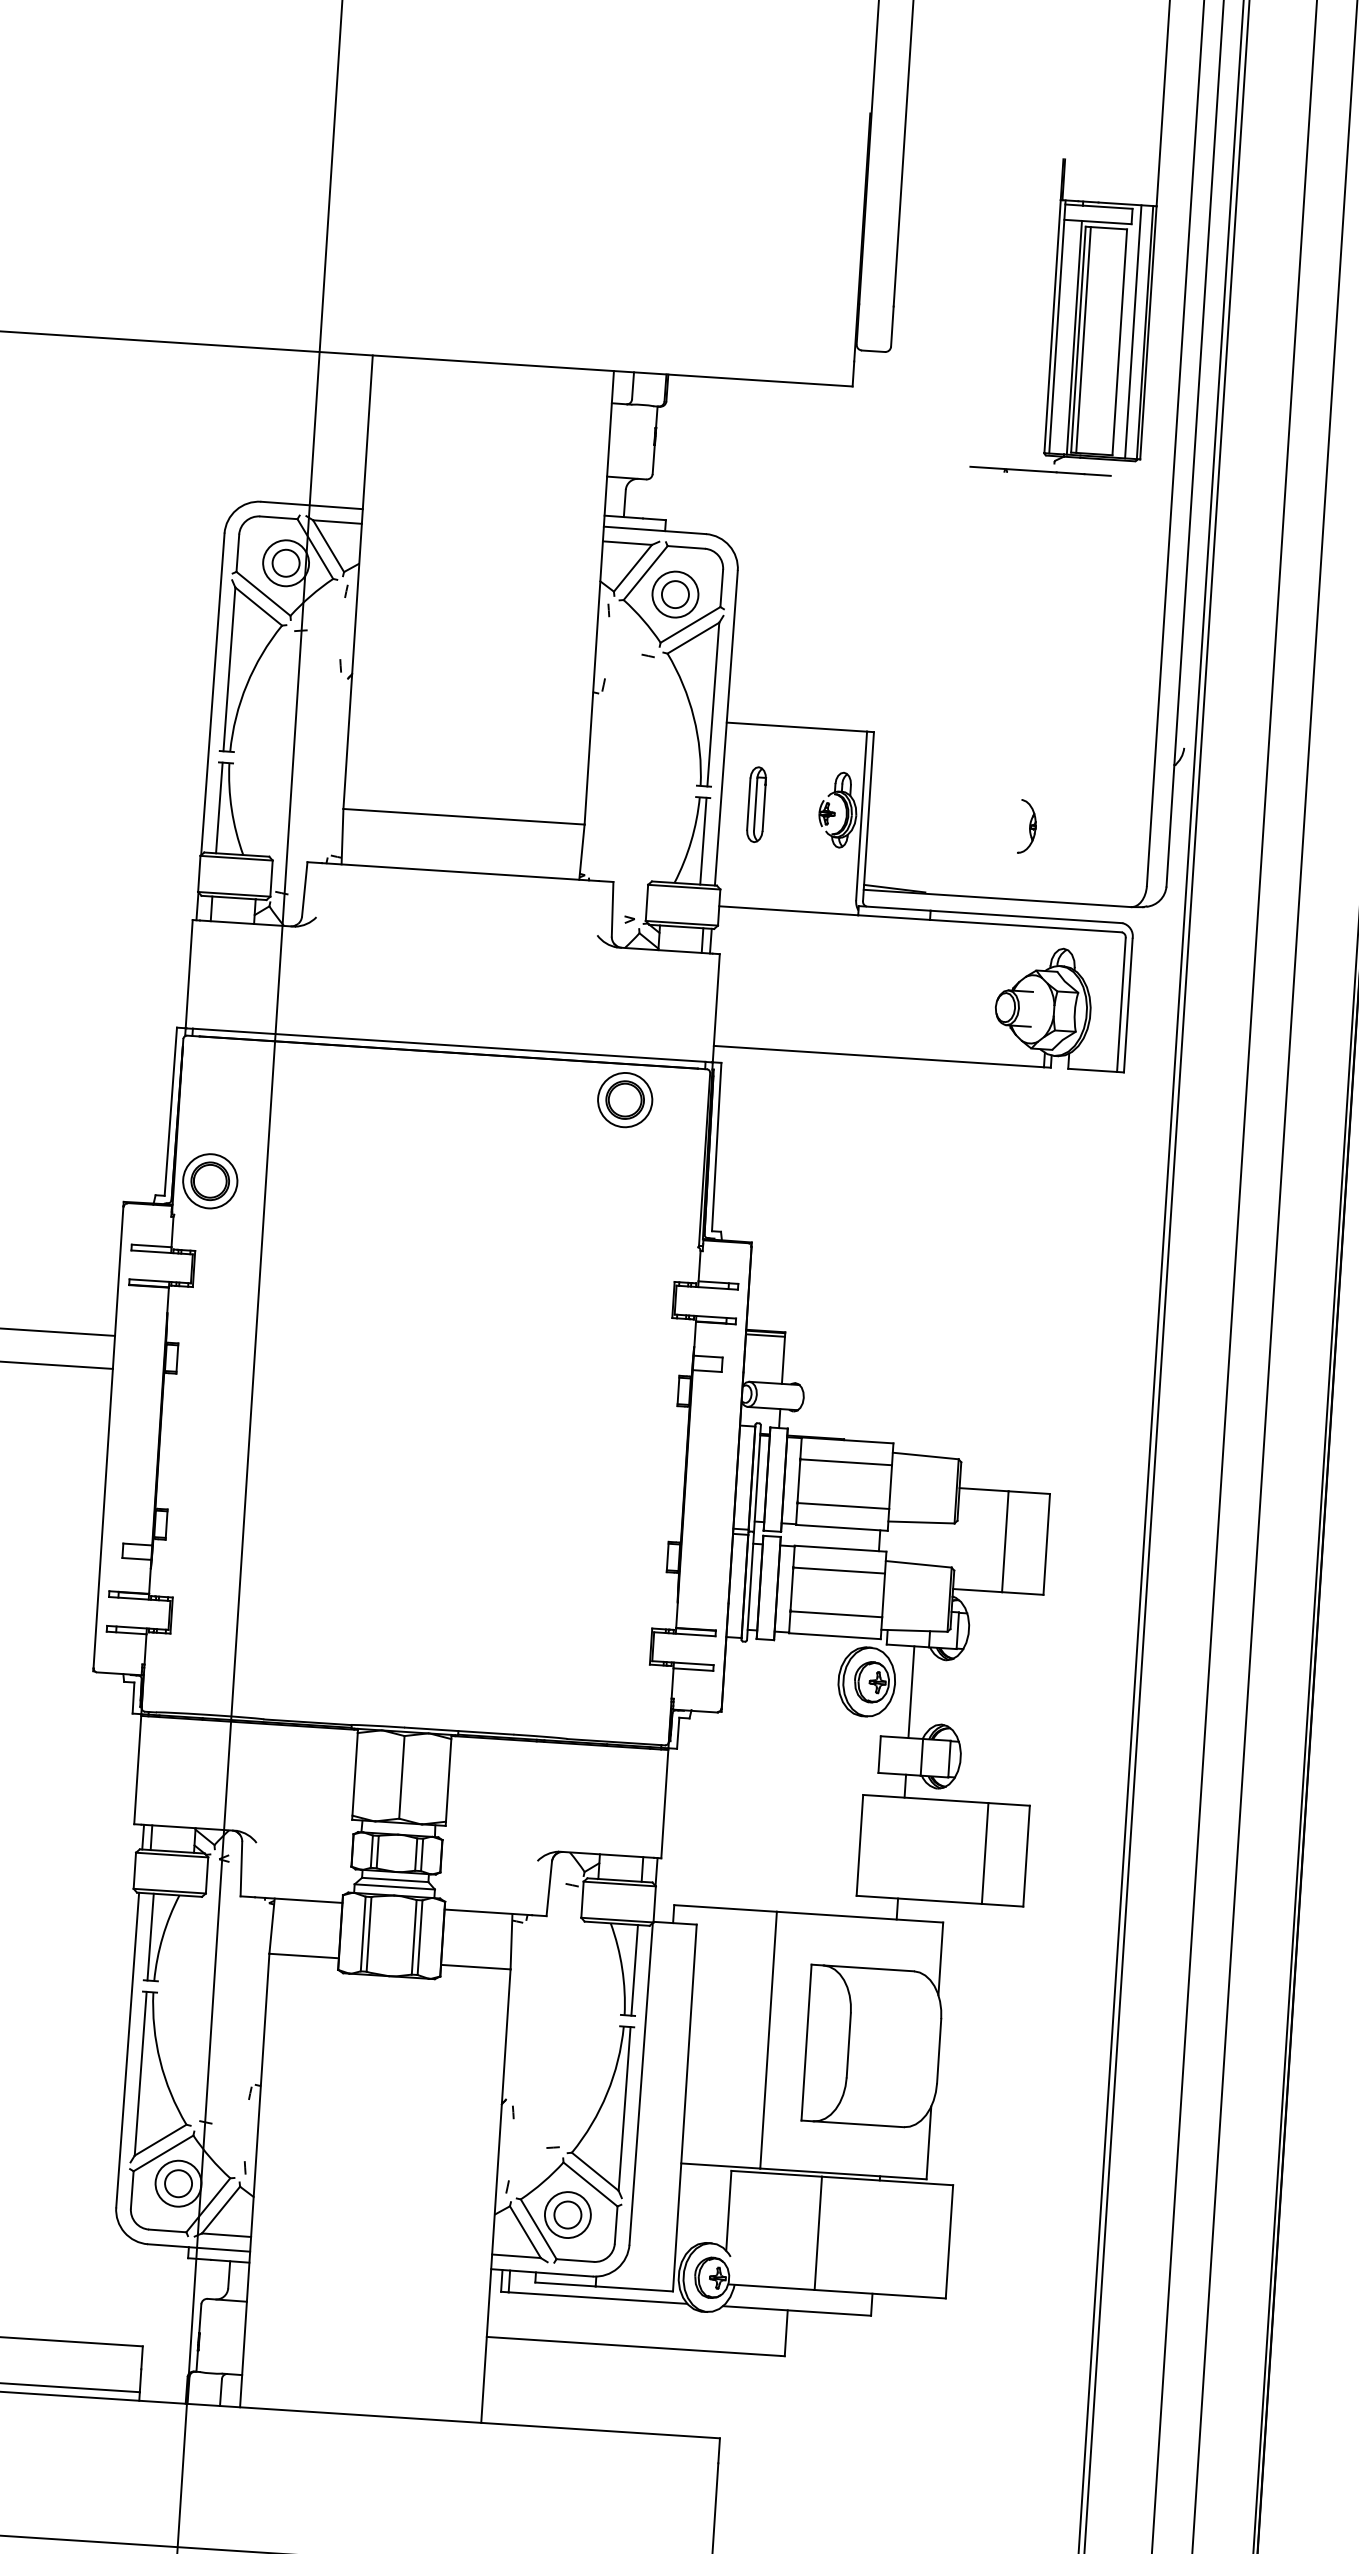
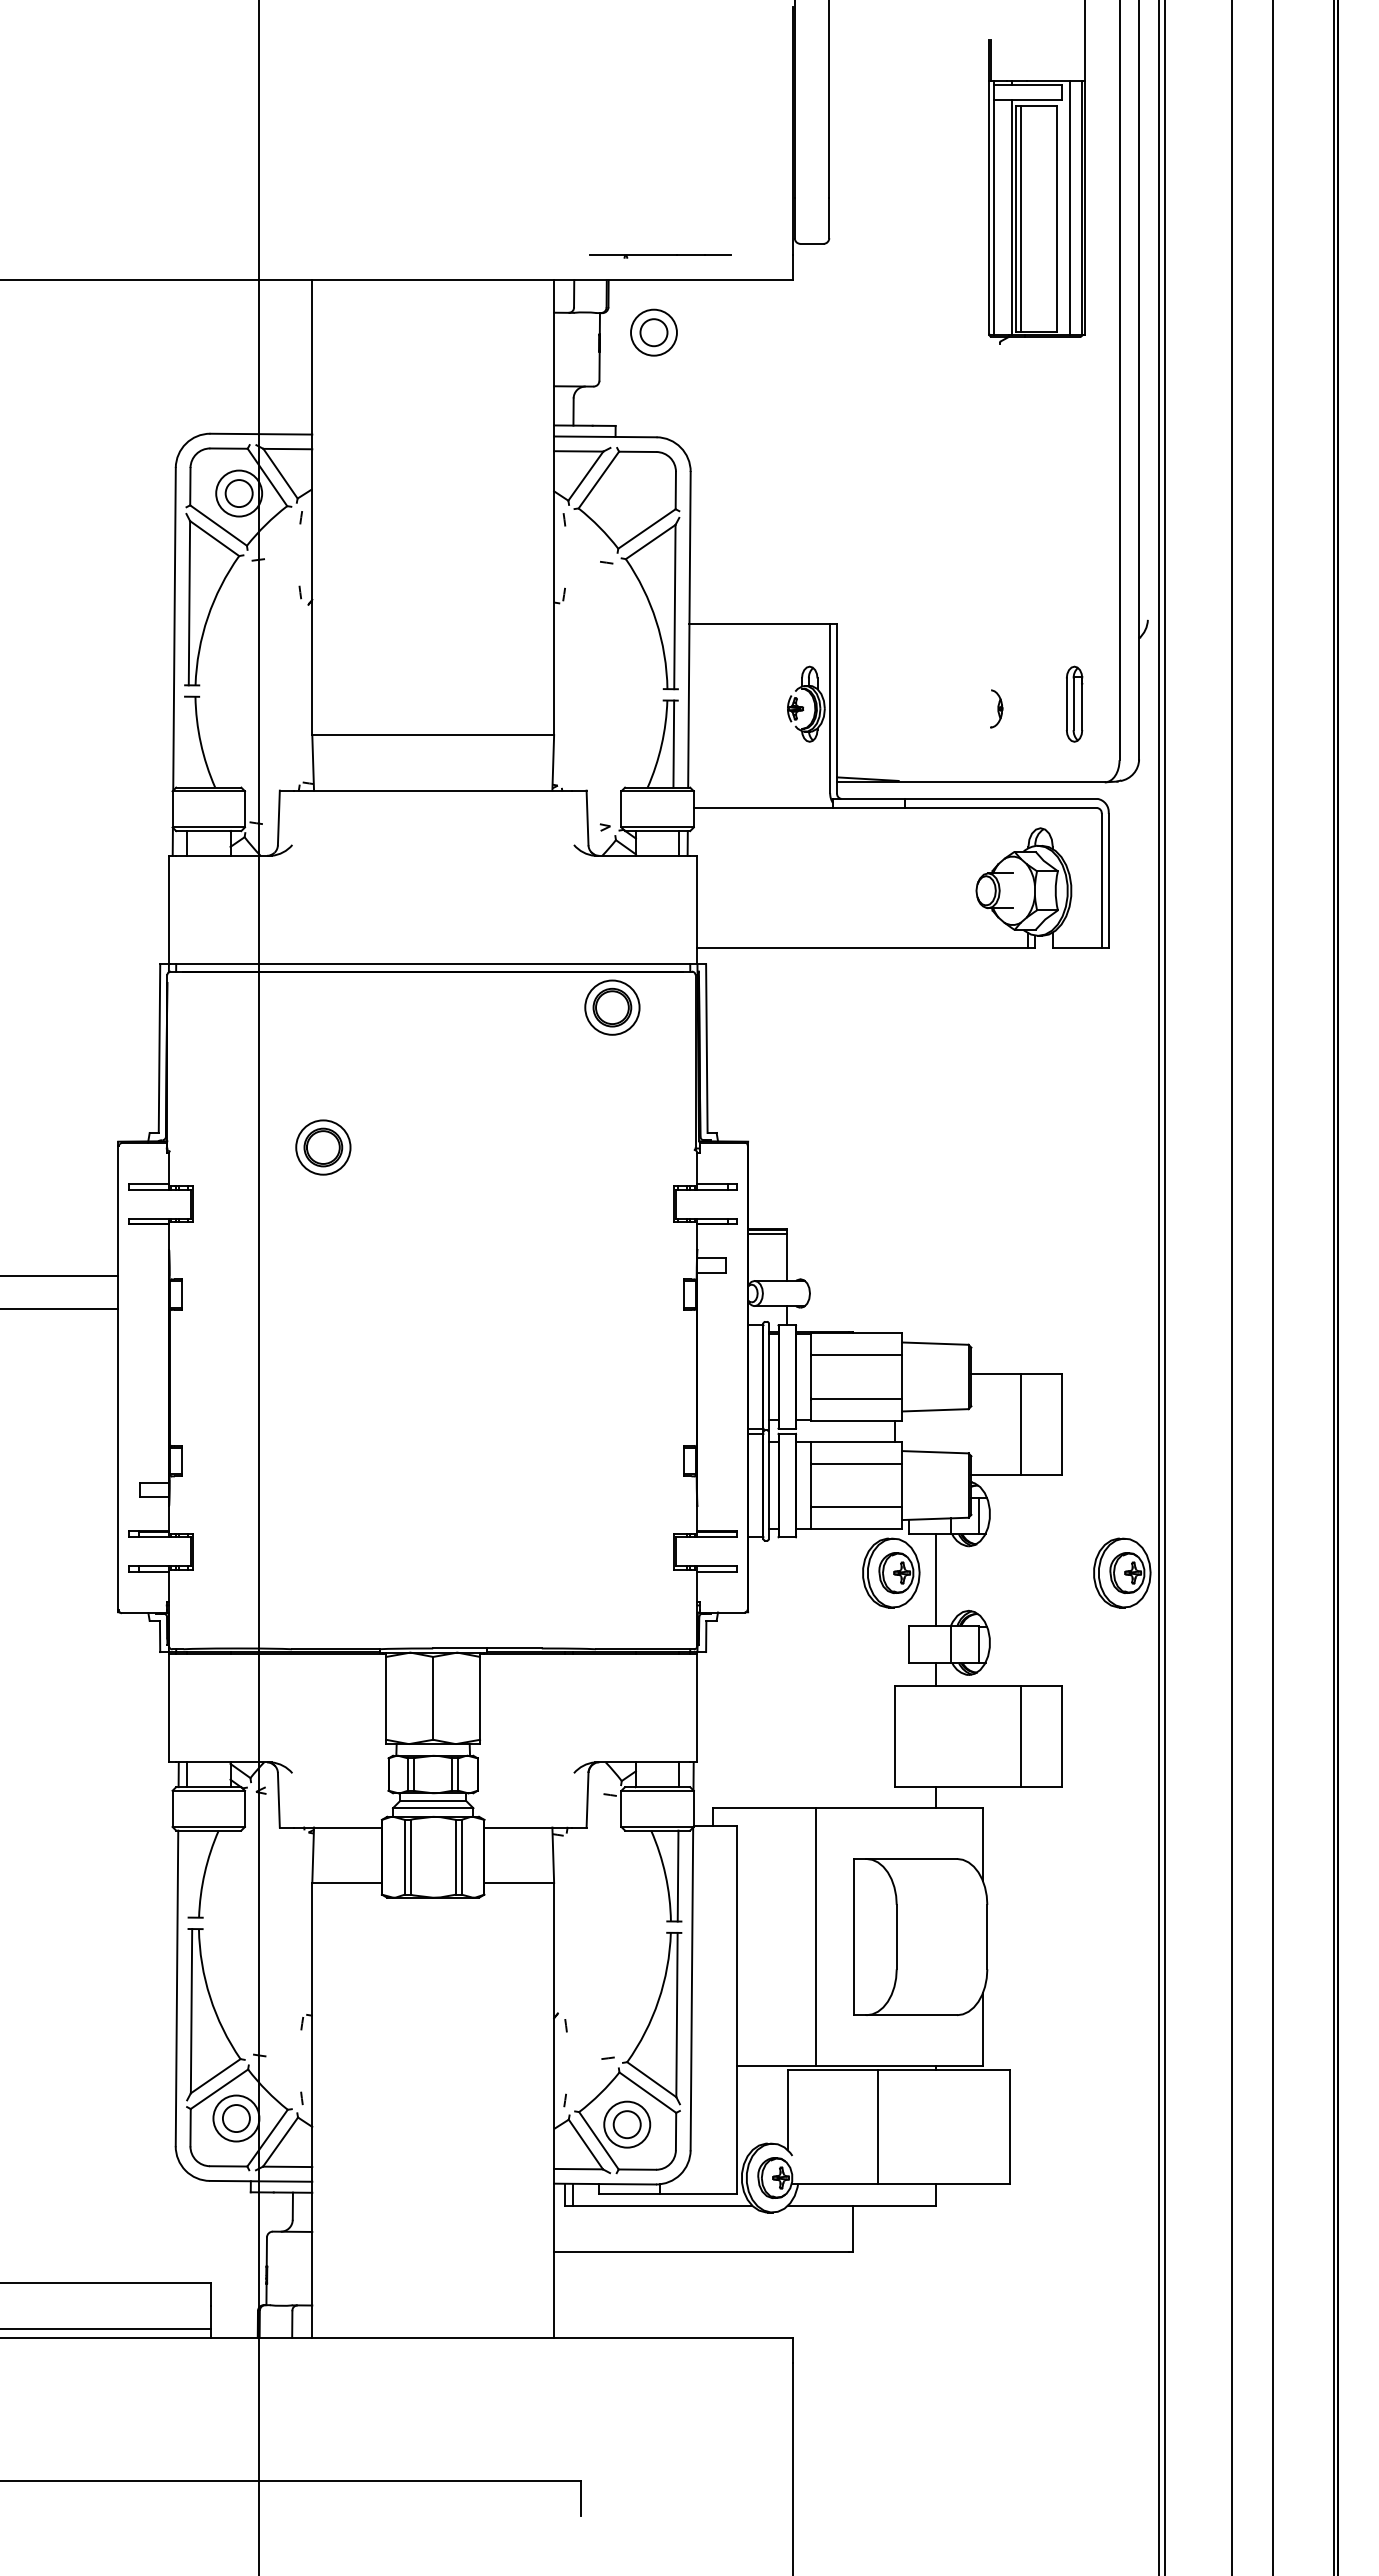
part: (1040, 472) -> (660, 256), moved
part: (674, 594) -> (653, 332), moved
part: (756, 803) -> (1074, 703), moved
line: (218, 807) -> (187, 741), removed
part: (1027, 826) -> (996, 708), size x0.7
part: (210, 1181) -> (323, 1147), moved
part: (1097, 1696) -> (1122, 1572), added
line: (150, 1936) -> (192, 1873), removed

